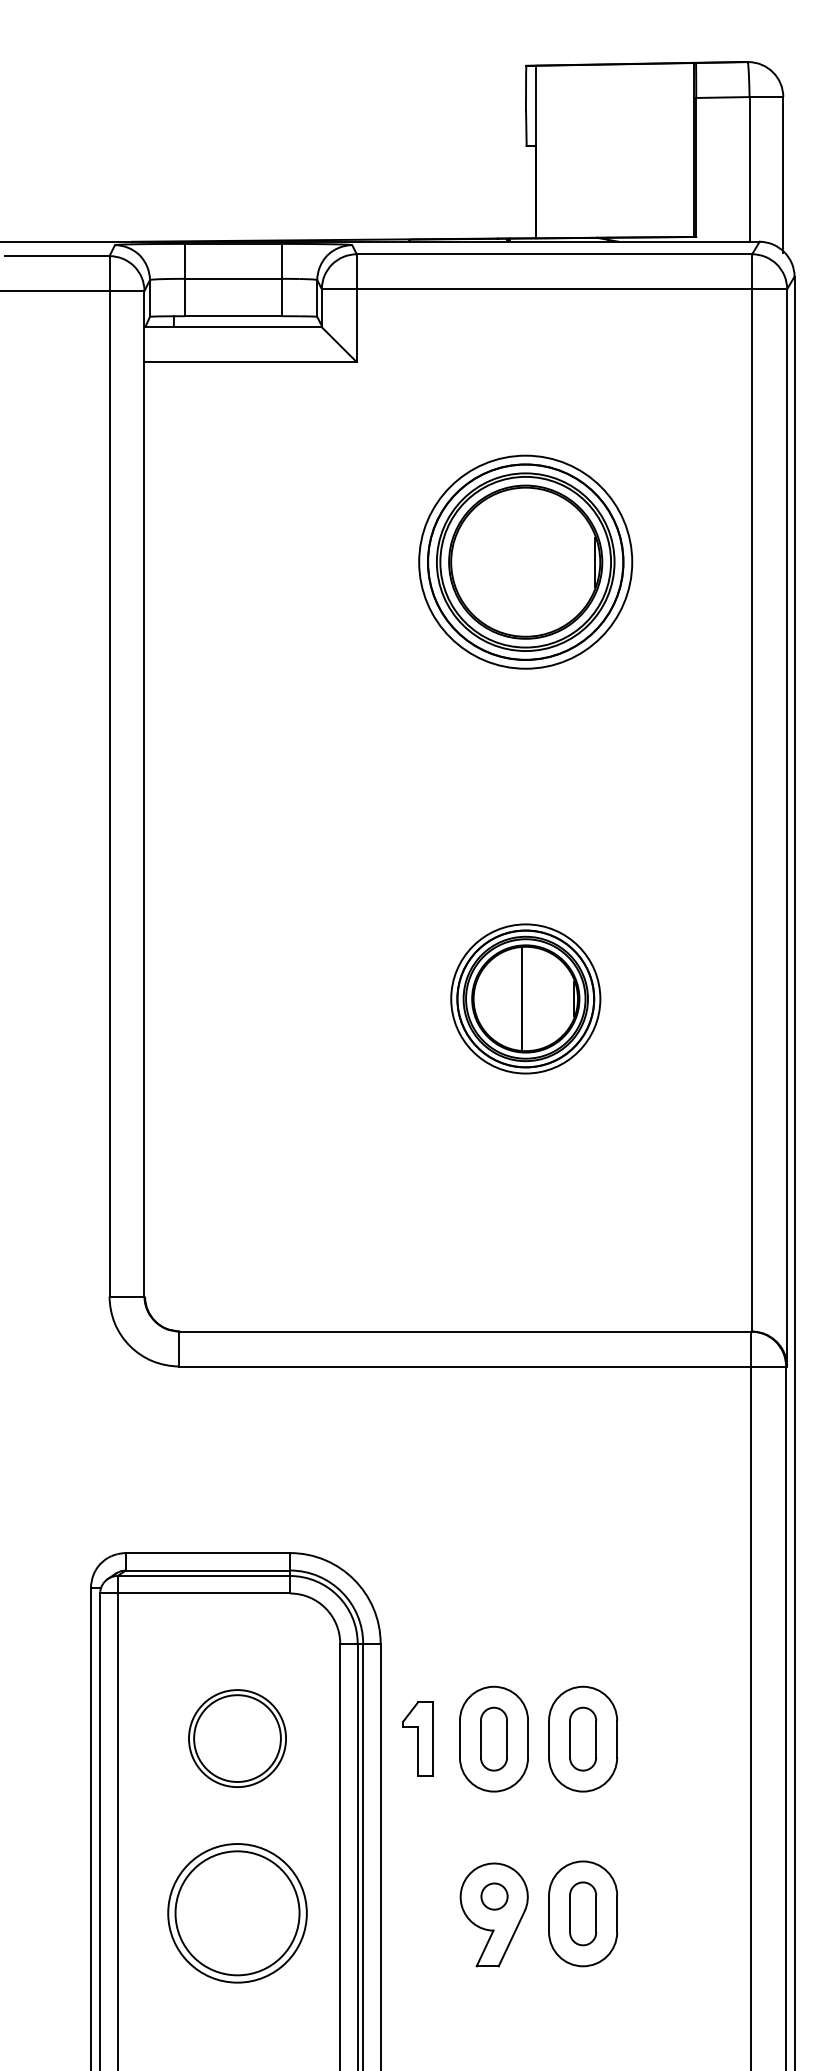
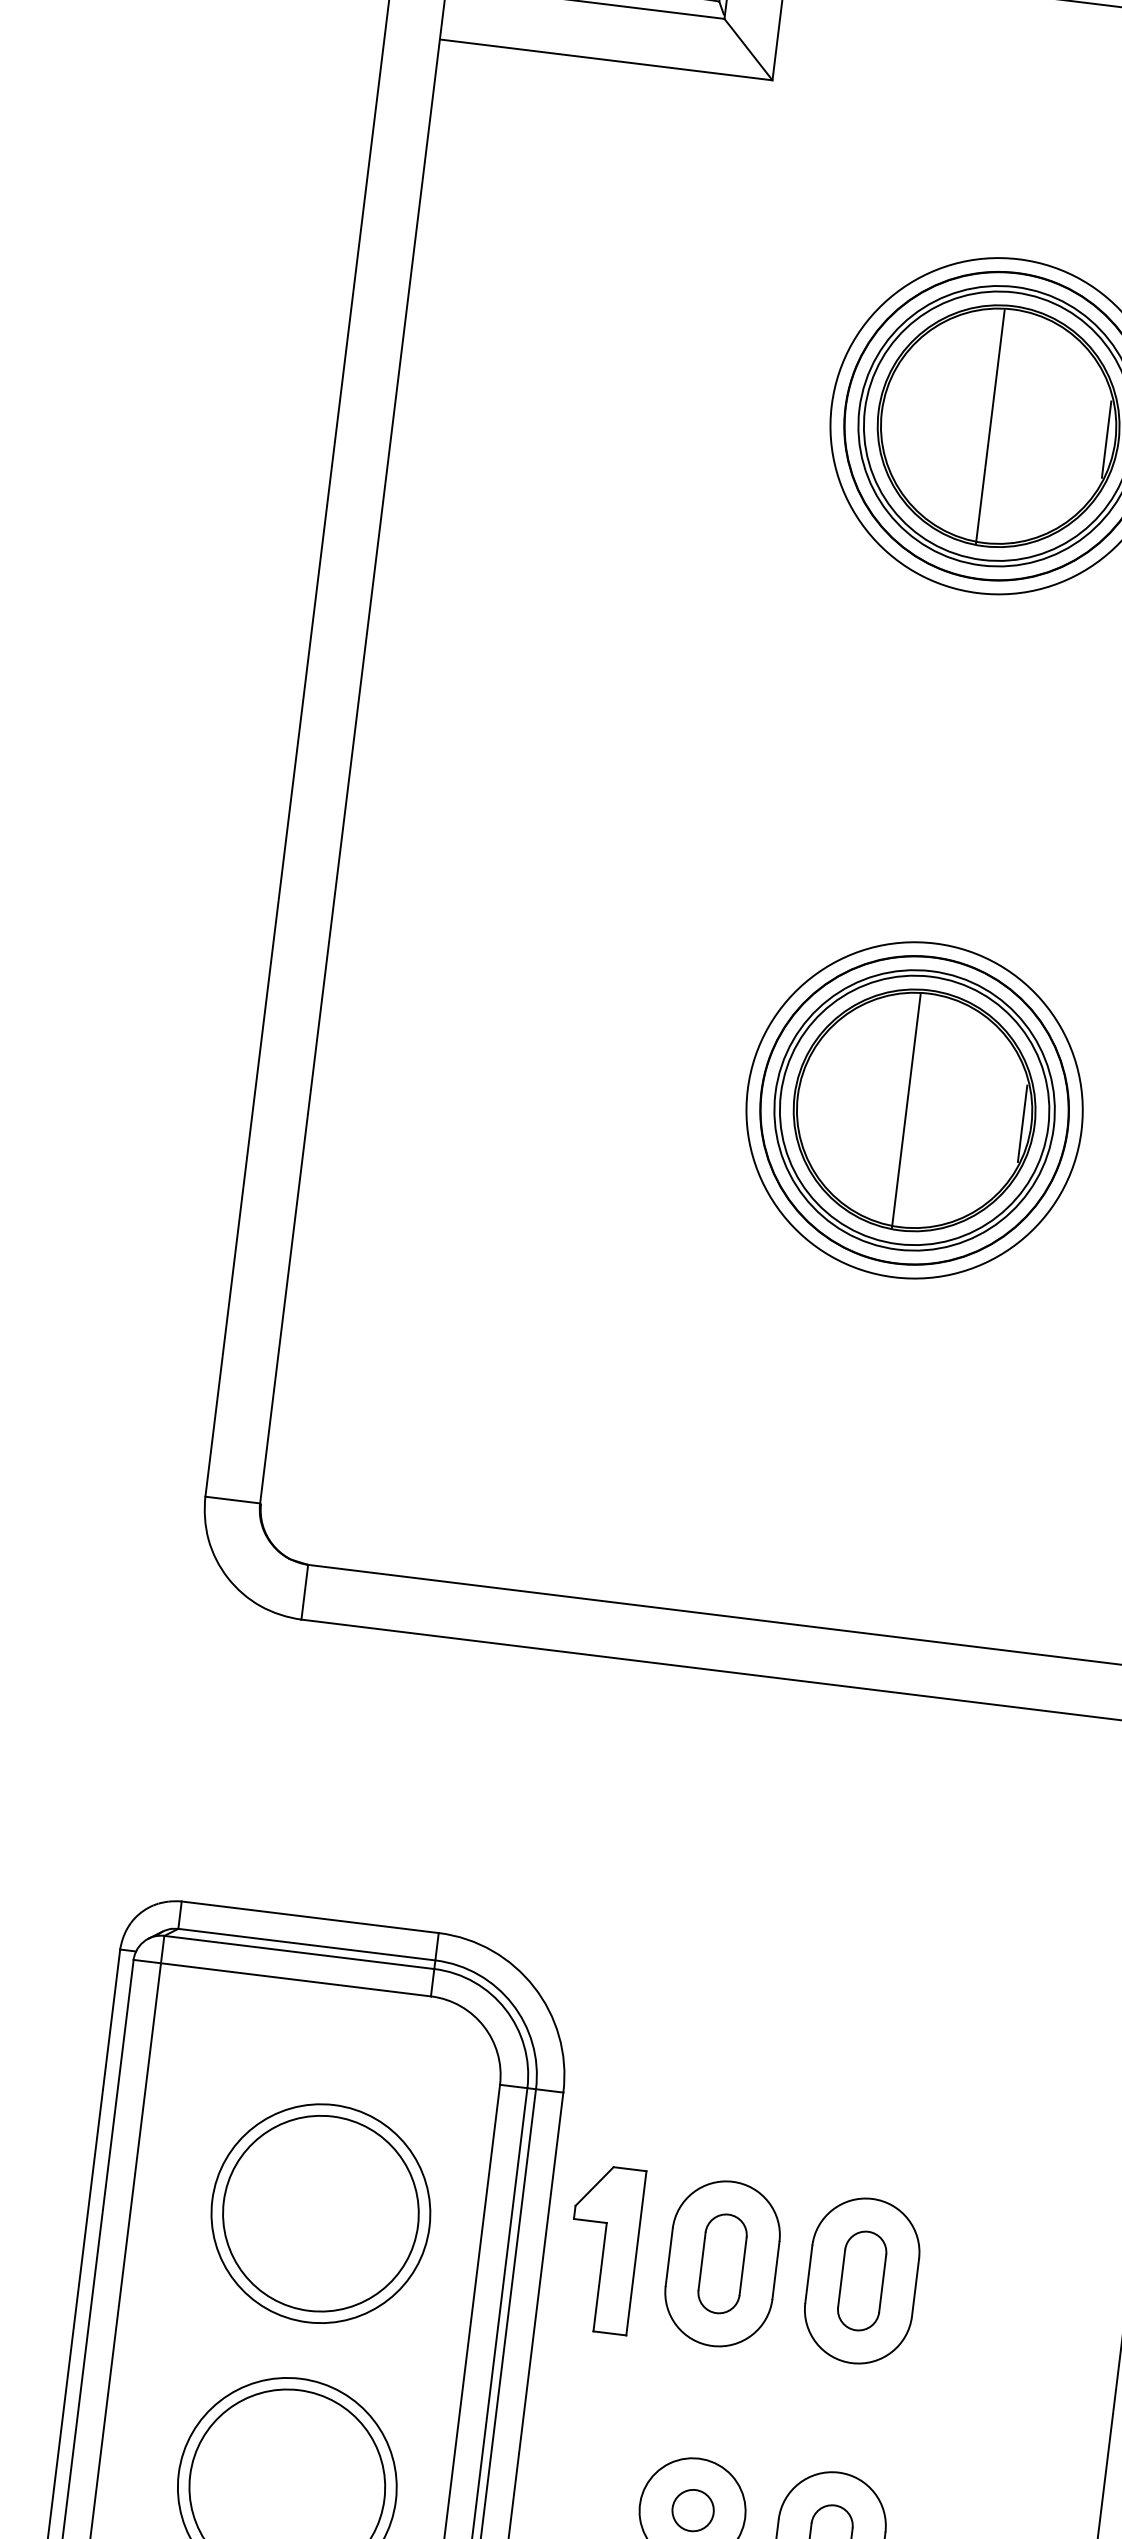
line: (520, 562) -> (990, 425), added
part: (525, 998) -> (914, 1109), size x1.43
part: (237, 1738) -> (320, 2213), size x1.43
part: (417, 1738) -> (602, 2248), size x1.43

